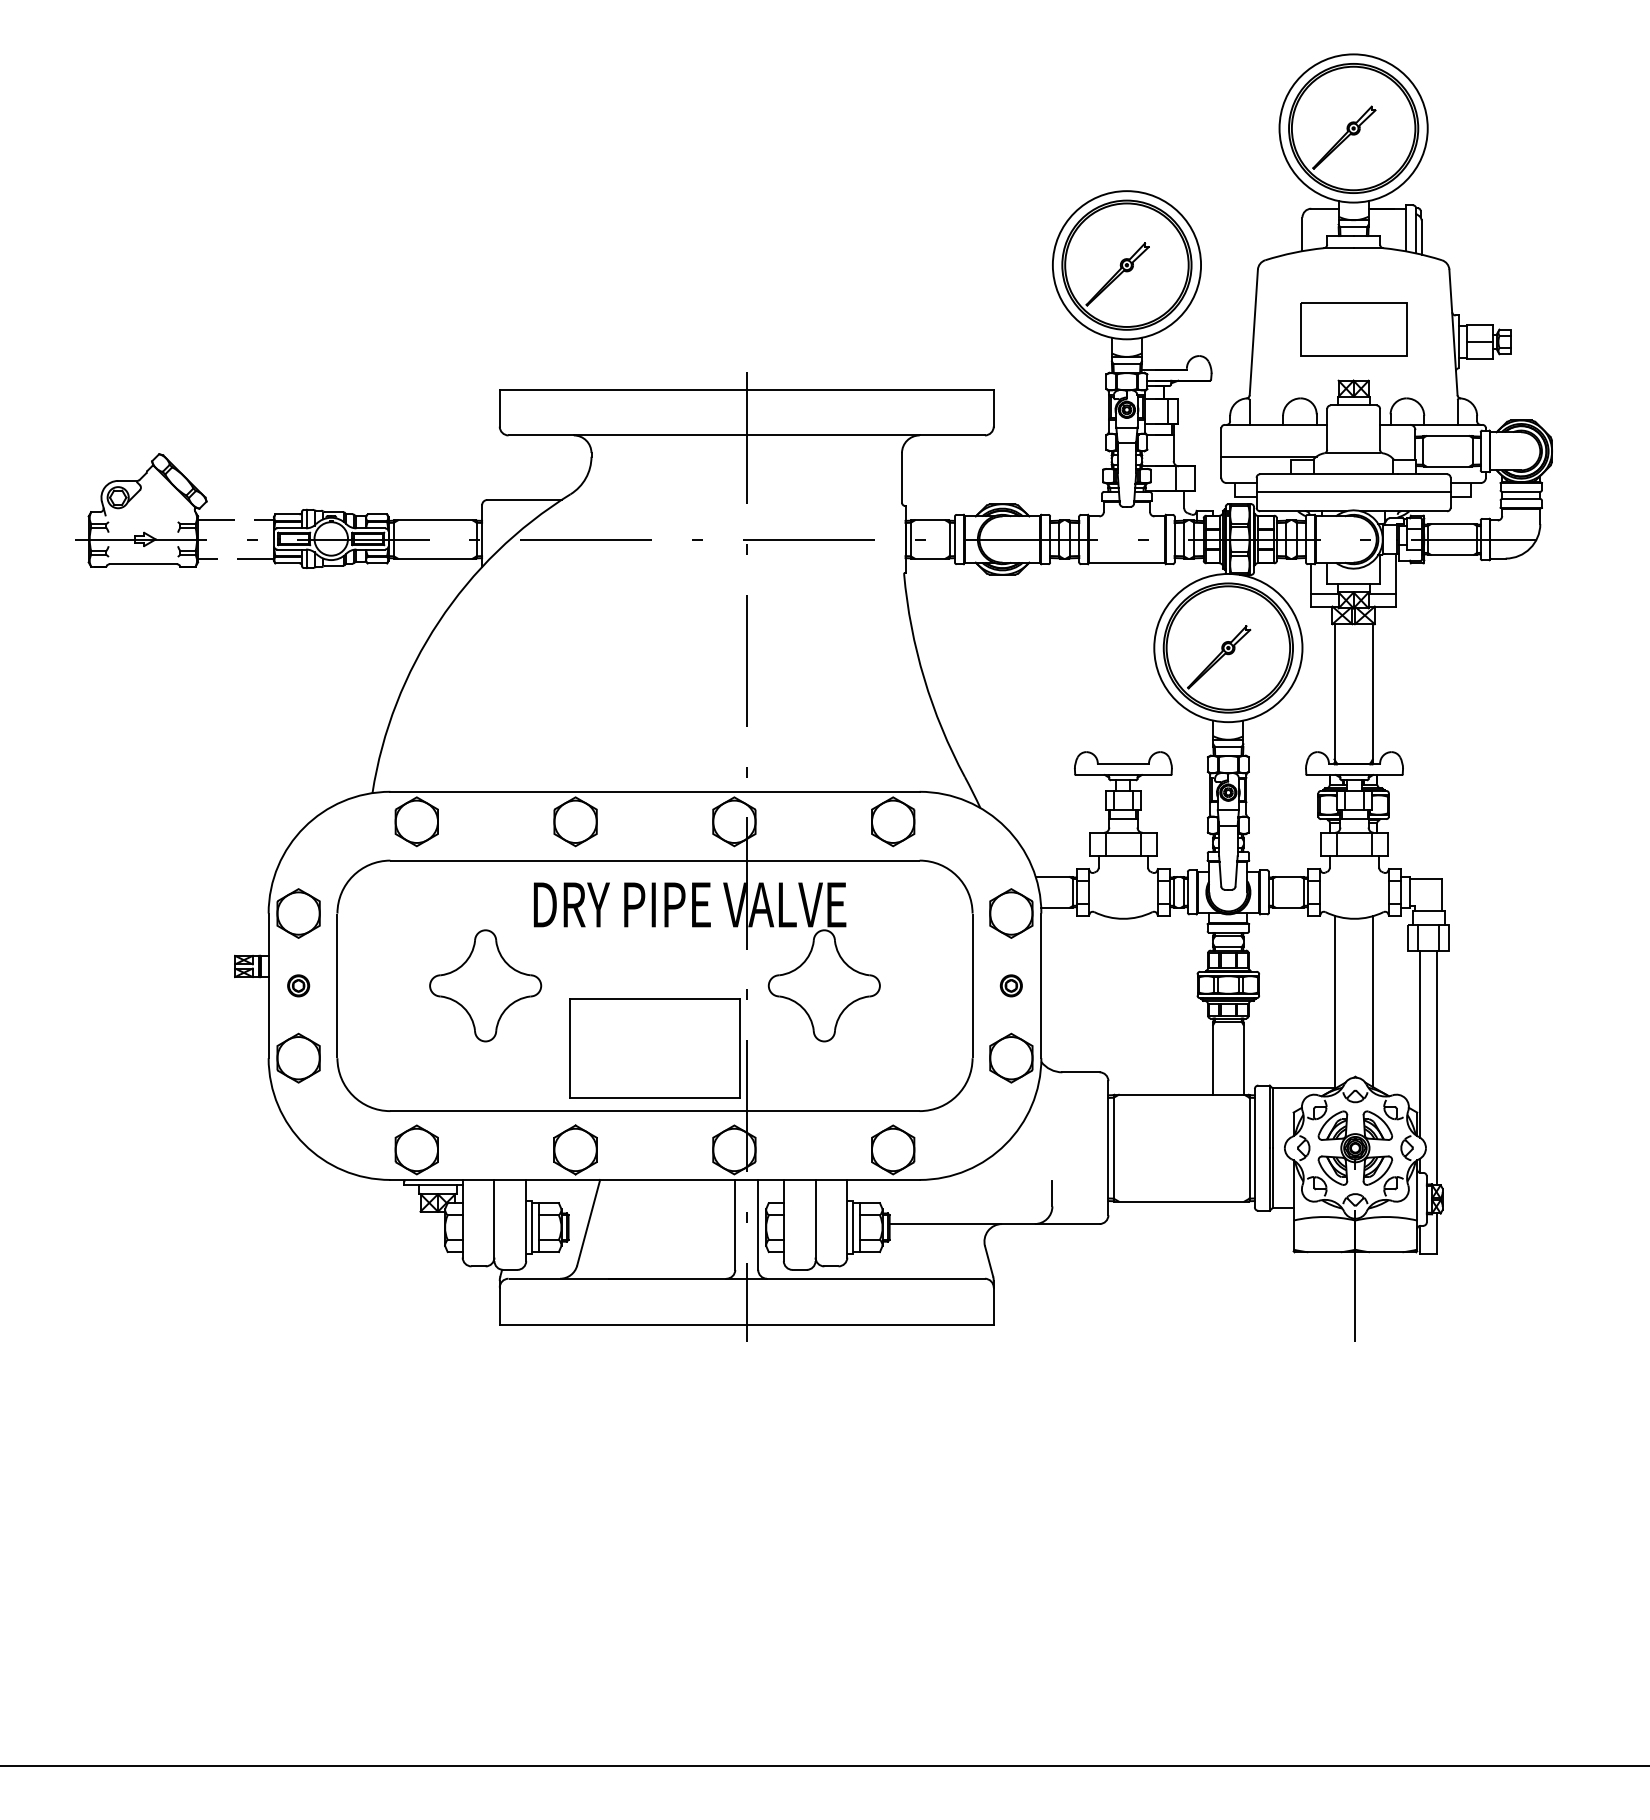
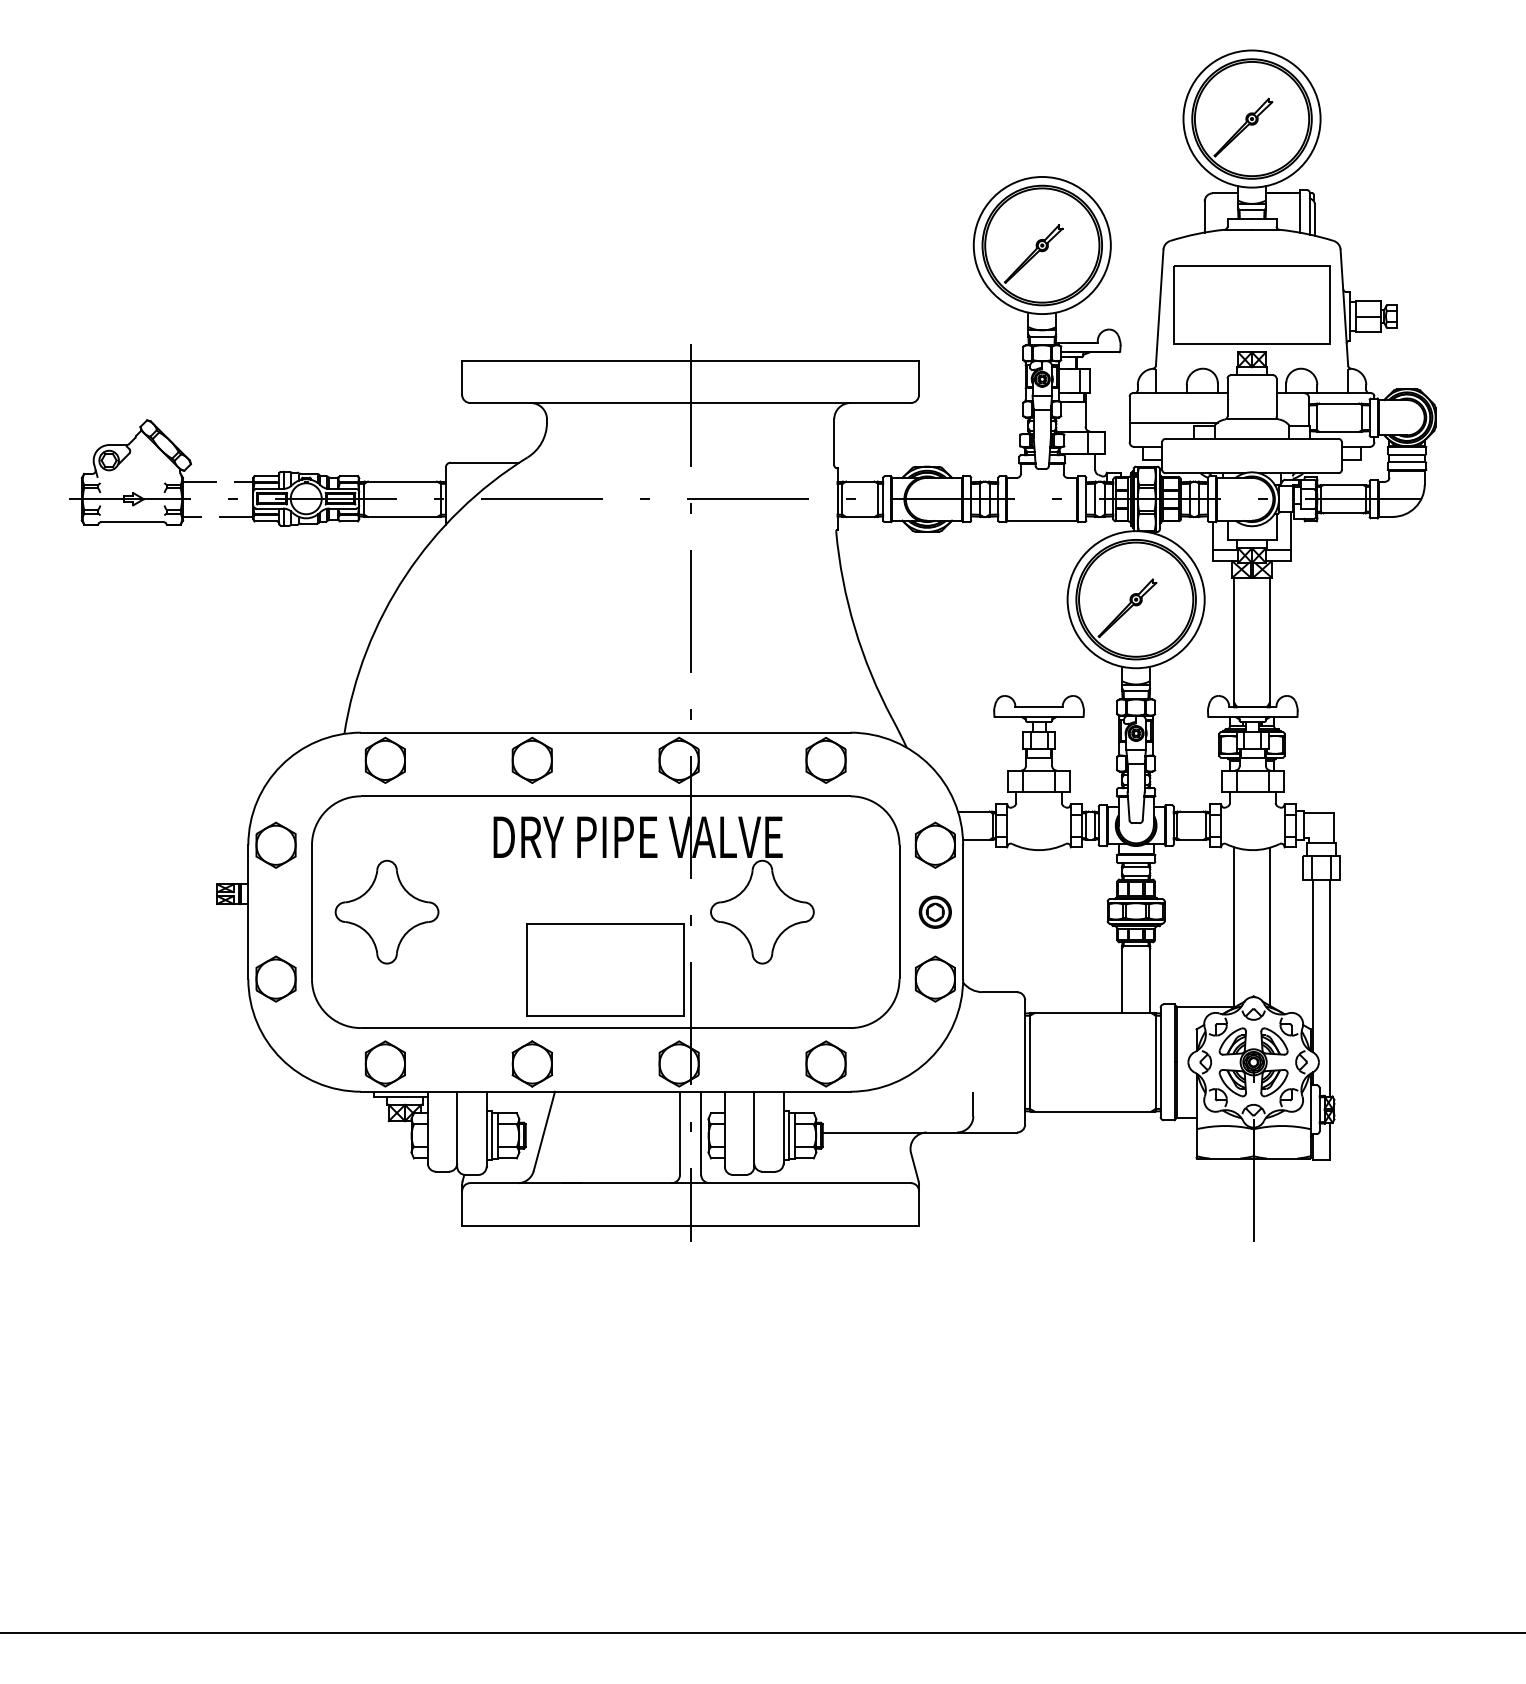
part: (1353, 328) -> (1251, 304), size x1.6
line: (1353, 492) -> (1251, 455), removed
part: (298, 985) -> (275, 911), removed
part: (485, 985) -> (386, 911), moved
part: (1011, 985) -> (935, 911), size x1.6

